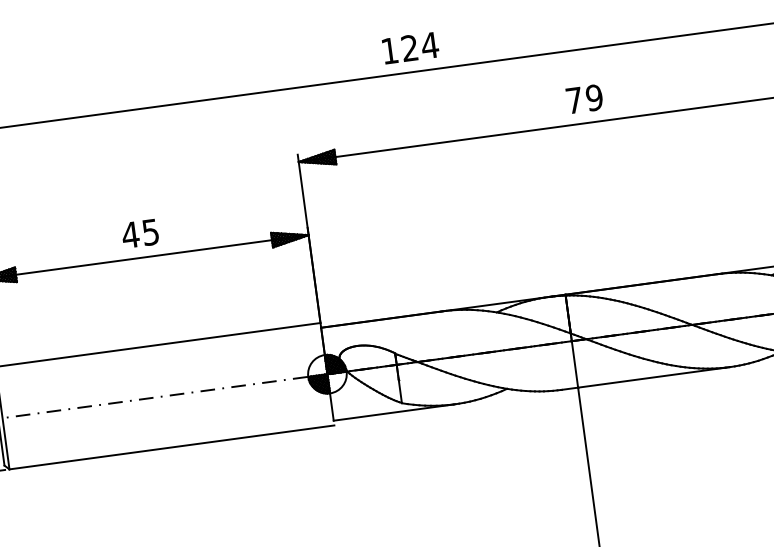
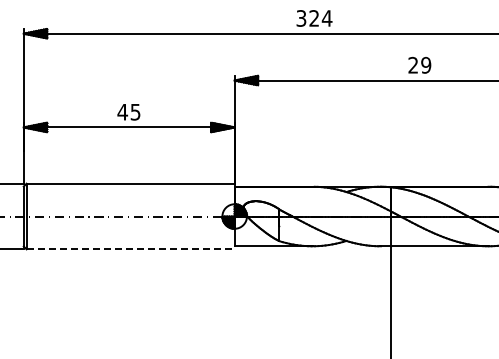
text: (389, 51) -> (301, 18), 124 -> 324
text: (574, 99) -> (413, 64), 79 -> 29
line: (173, 447) -> (131, 249), solid -> dashed

